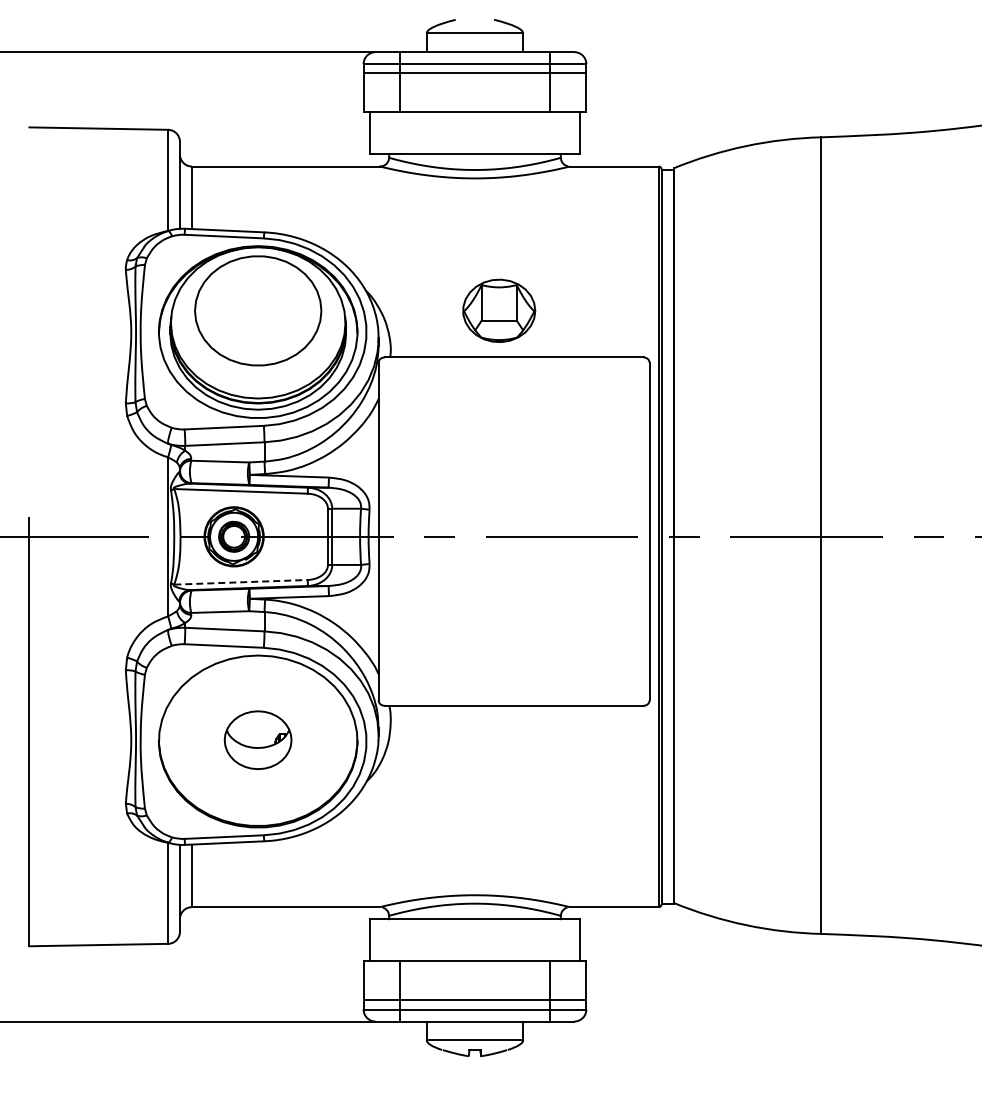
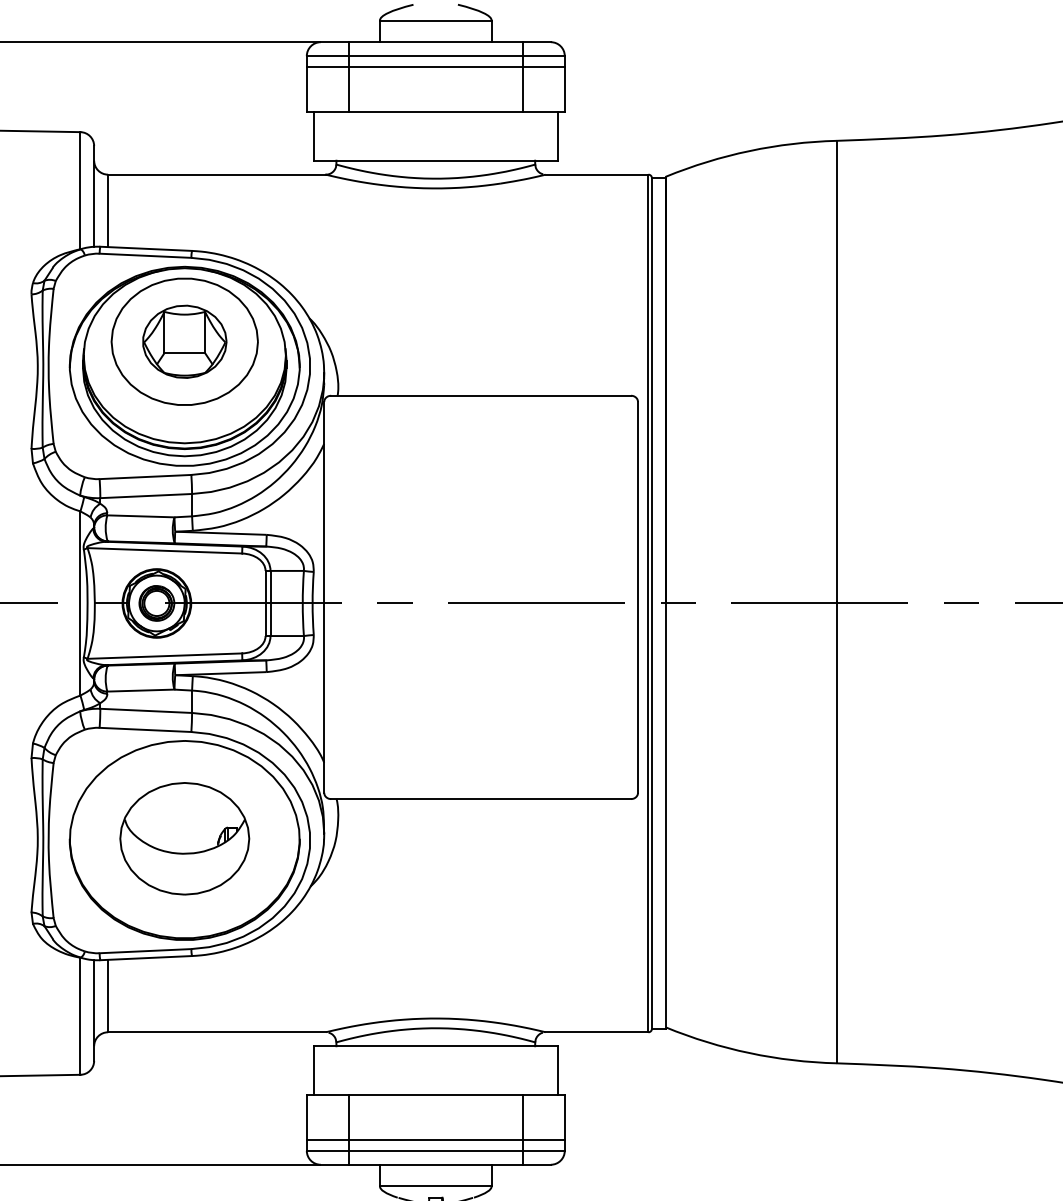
part: (499, 310) -> (185, 341), moved
line: (241, 582) -> (165, 656), dashed -> solid
part: (257, 740) -> (183, 839), size x1.67

